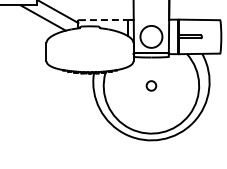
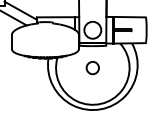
line: (103, 20) -> (55, 17), dashed -> solid
circle: (151, 85) -> (92, 67), size x1.67

